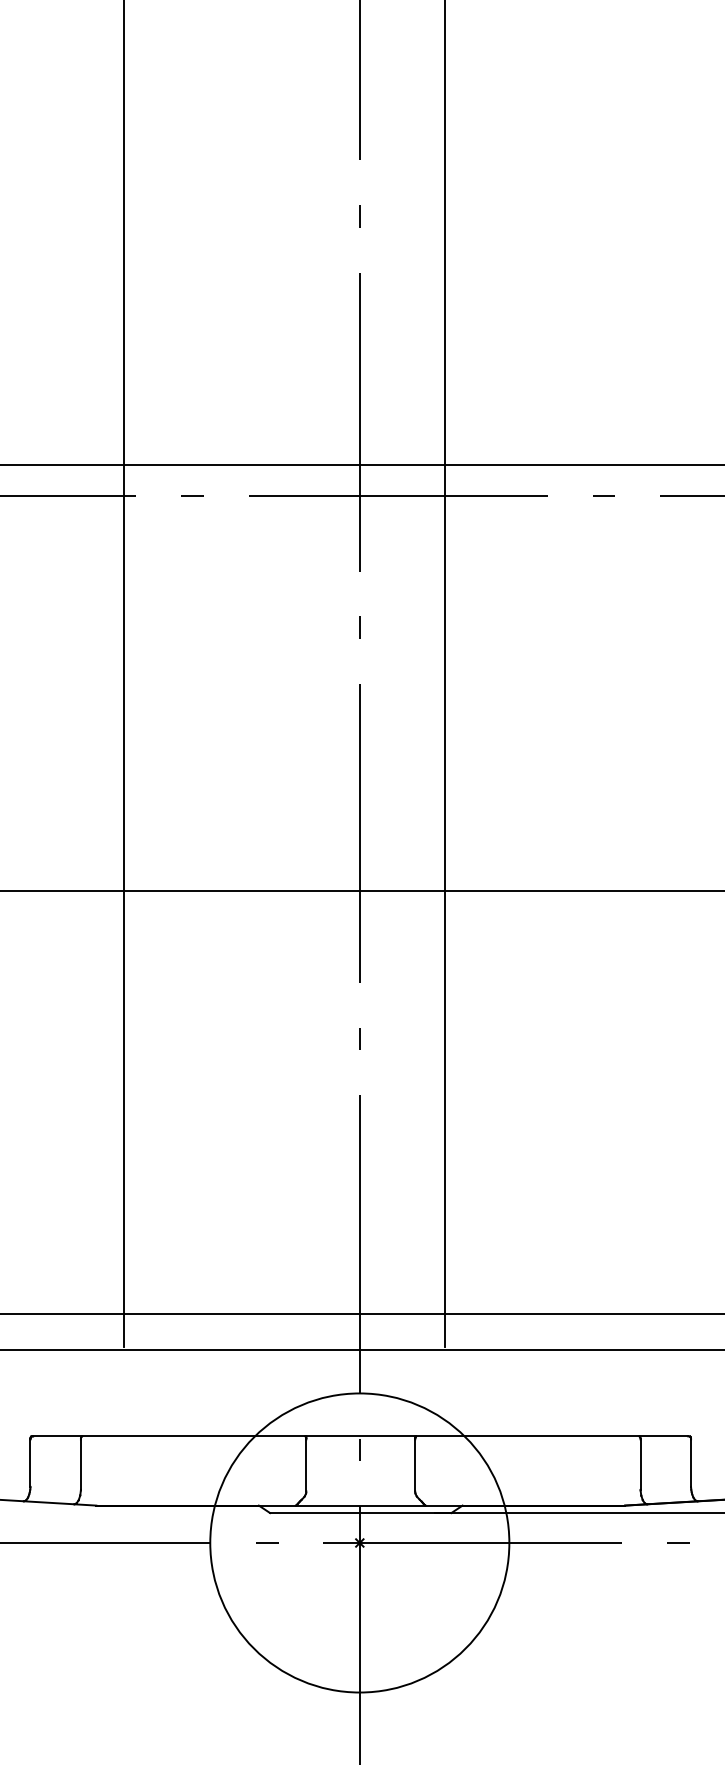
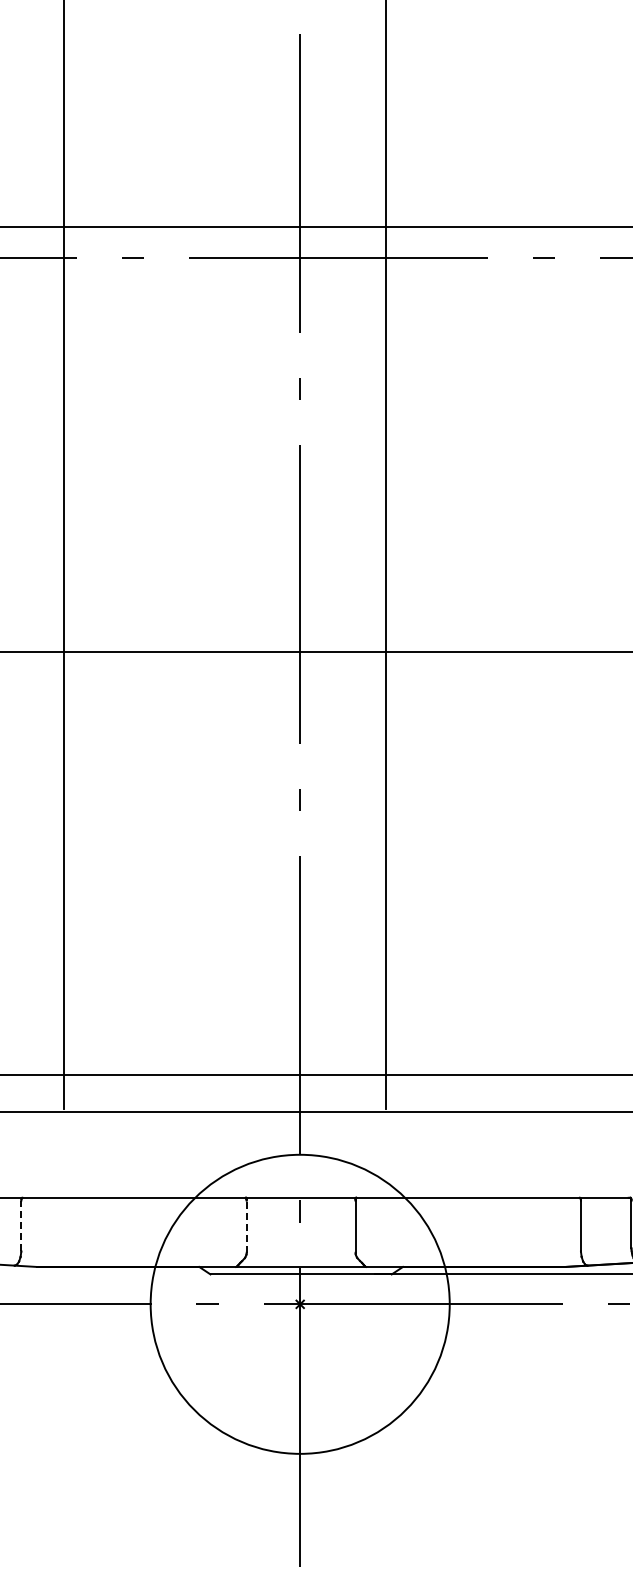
line: (80, 1464) -> (20, 1225), solid -> dashed
line: (306, 1465) -> (246, 1226), solid -> dashed

